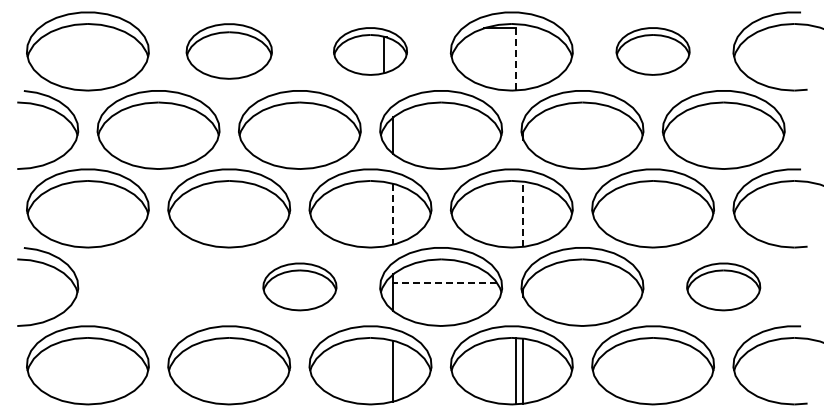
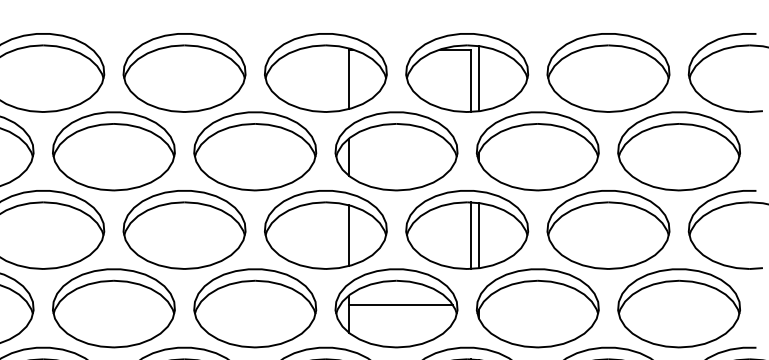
part: (229, 51) -> (184, 72), size x1.43
part: (370, 51) -> (325, 72), size x1.67
part: (652, 51) -> (607, 72), size x1.67
line: (523, 56) -> (478, 77), added
line: (515, 59) -> (470, 80), dashed -> solid
line: (393, 214) -> (348, 235), dashed -> solid
line: (515, 214) -> (470, 235), added
line: (523, 214) -> (478, 235), dashed -> solid
line: (444, 283) -> (399, 304), dashed -> solid
part: (158, 286) -> (113, 307), added
part: (299, 286) -> (254, 307), size x1.67
part: (723, 286) -> (678, 307), size x1.67

